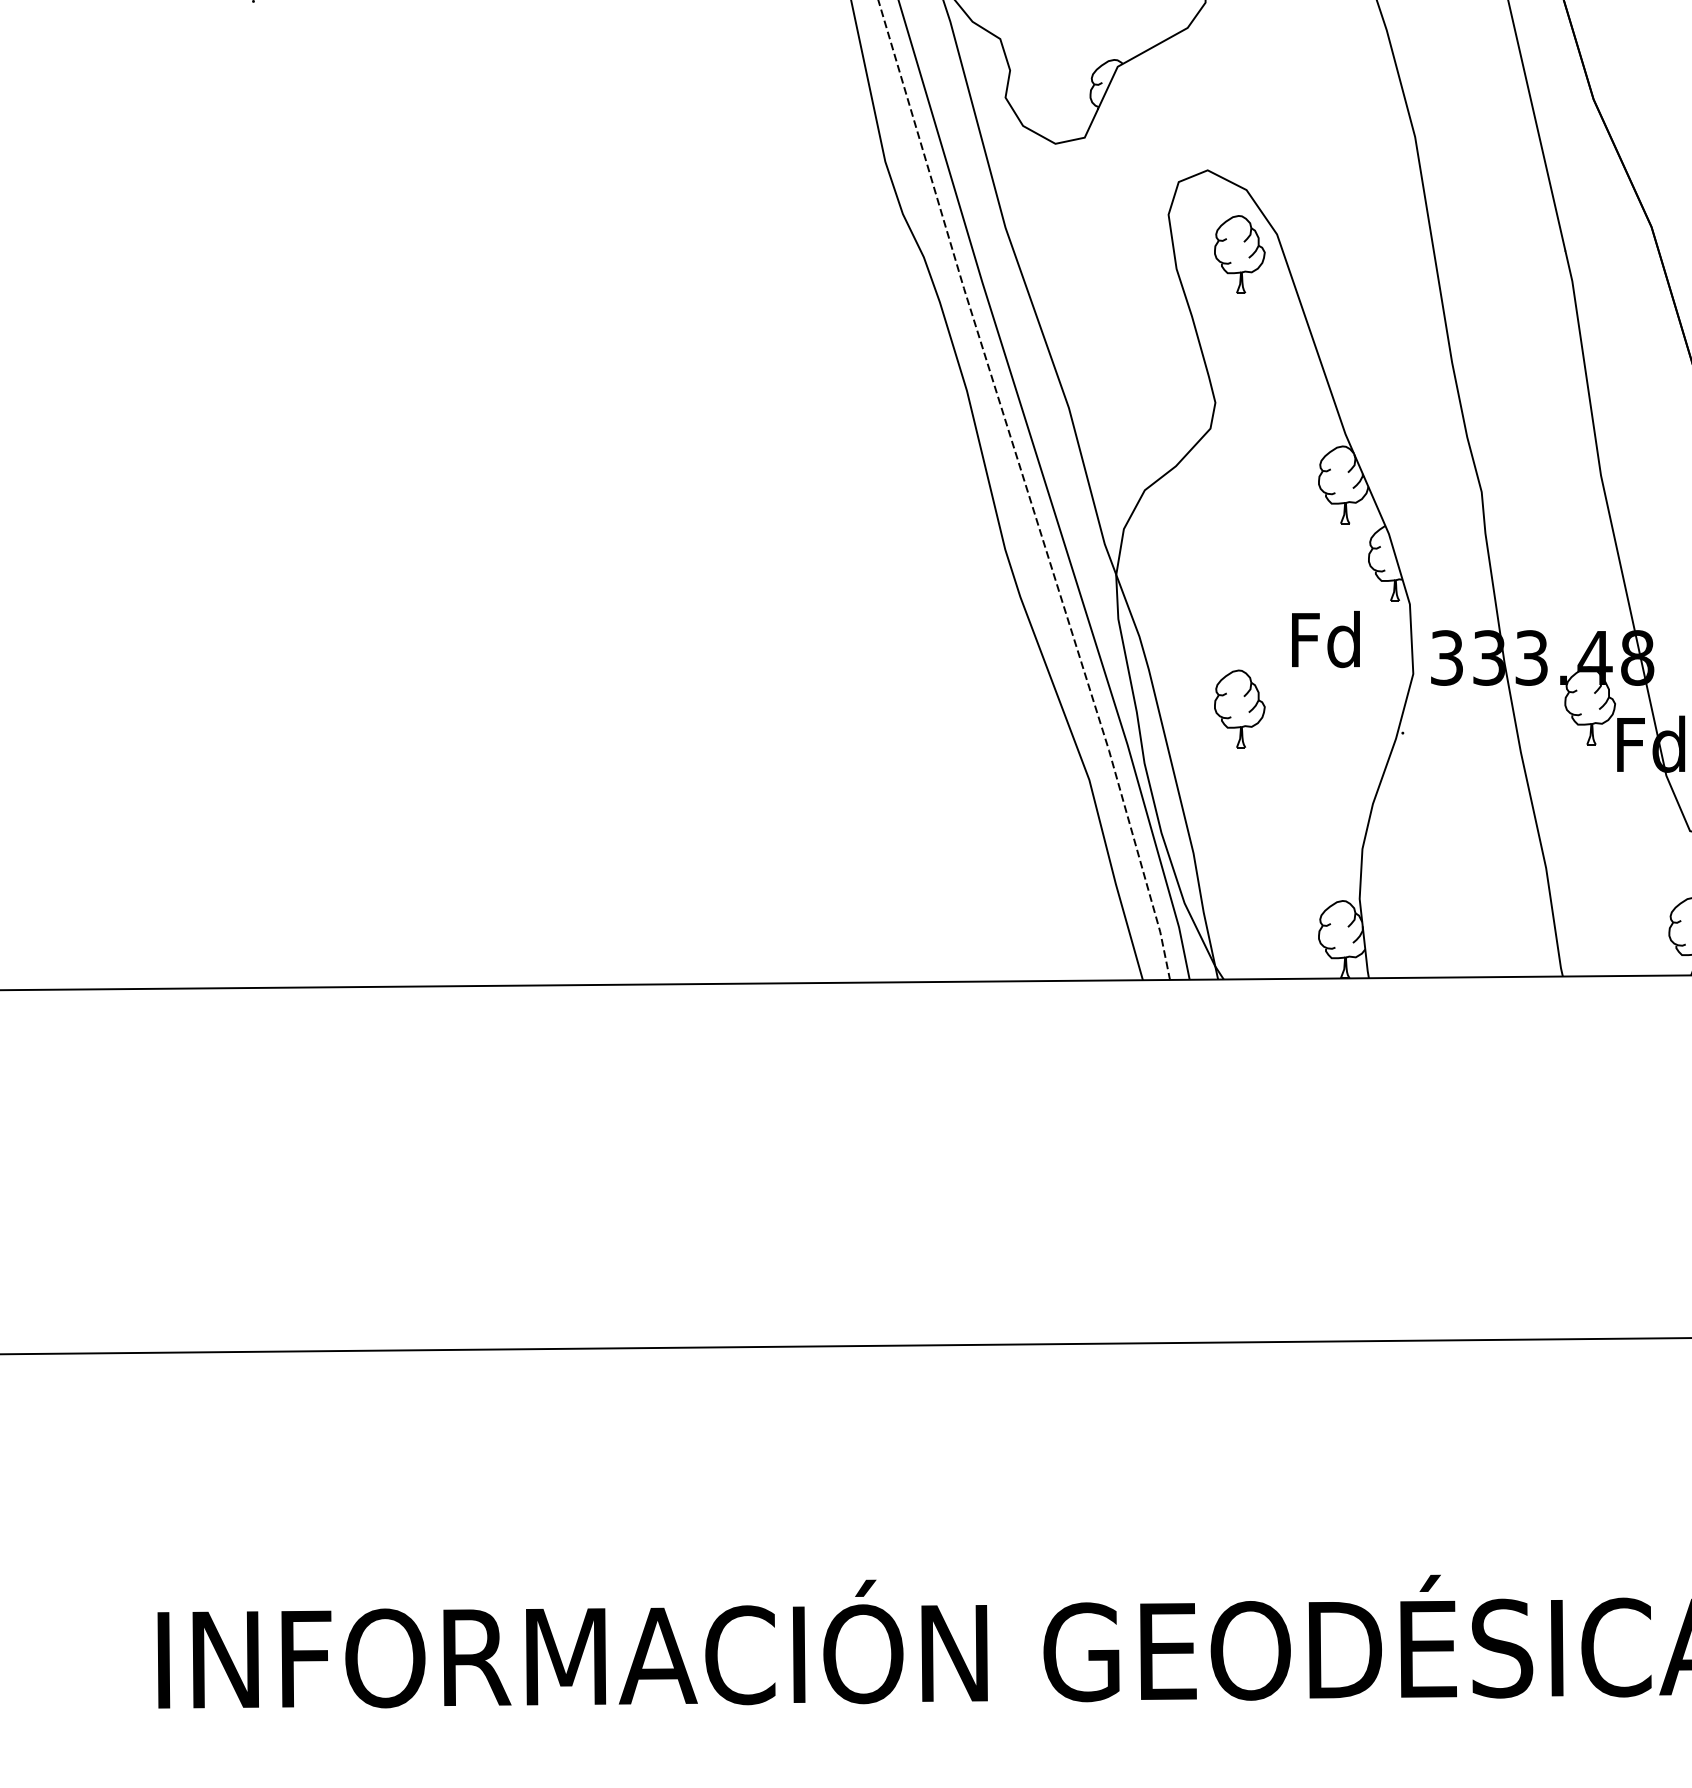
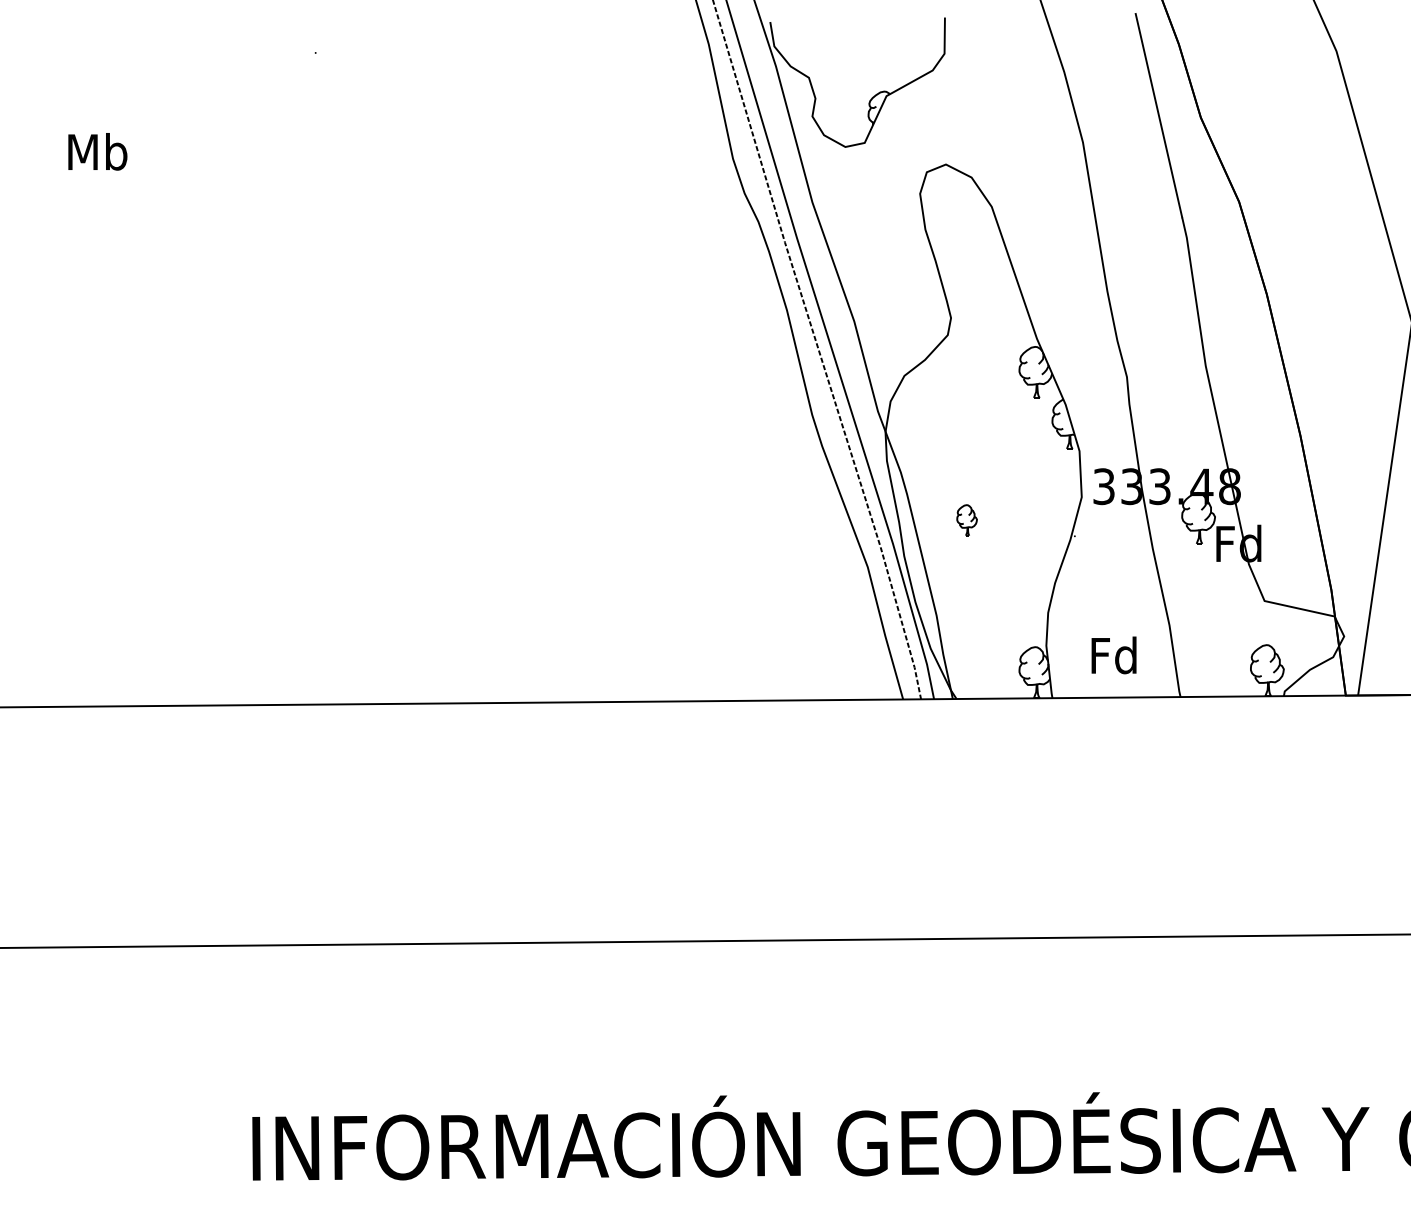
part: (1238, 253) -> (966, 219), removed
text: (1325, 639) -> (1113, 655), moved
part: (1238, 709) -> (966, 520), size x0.6

